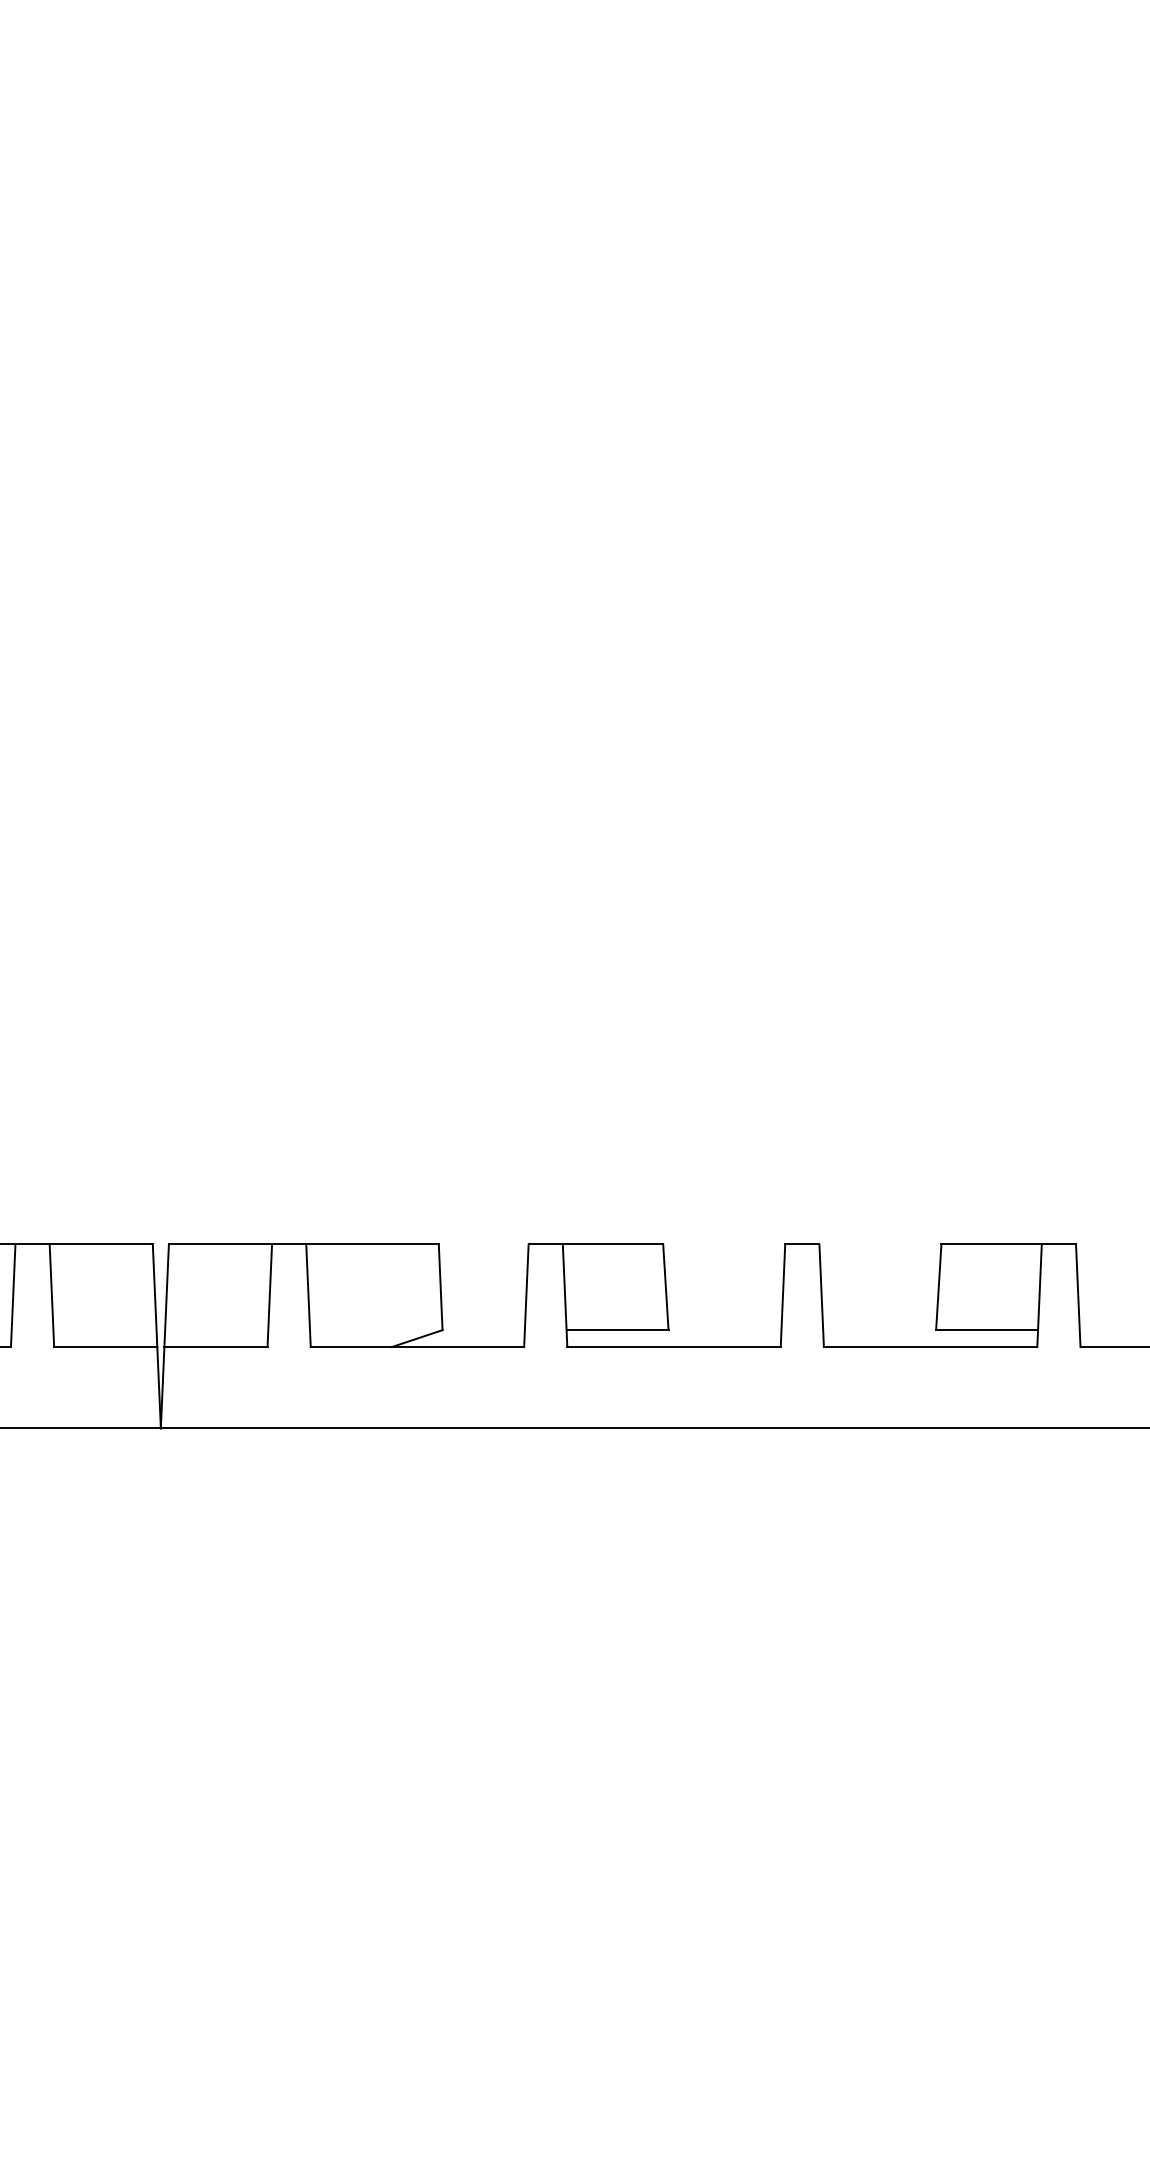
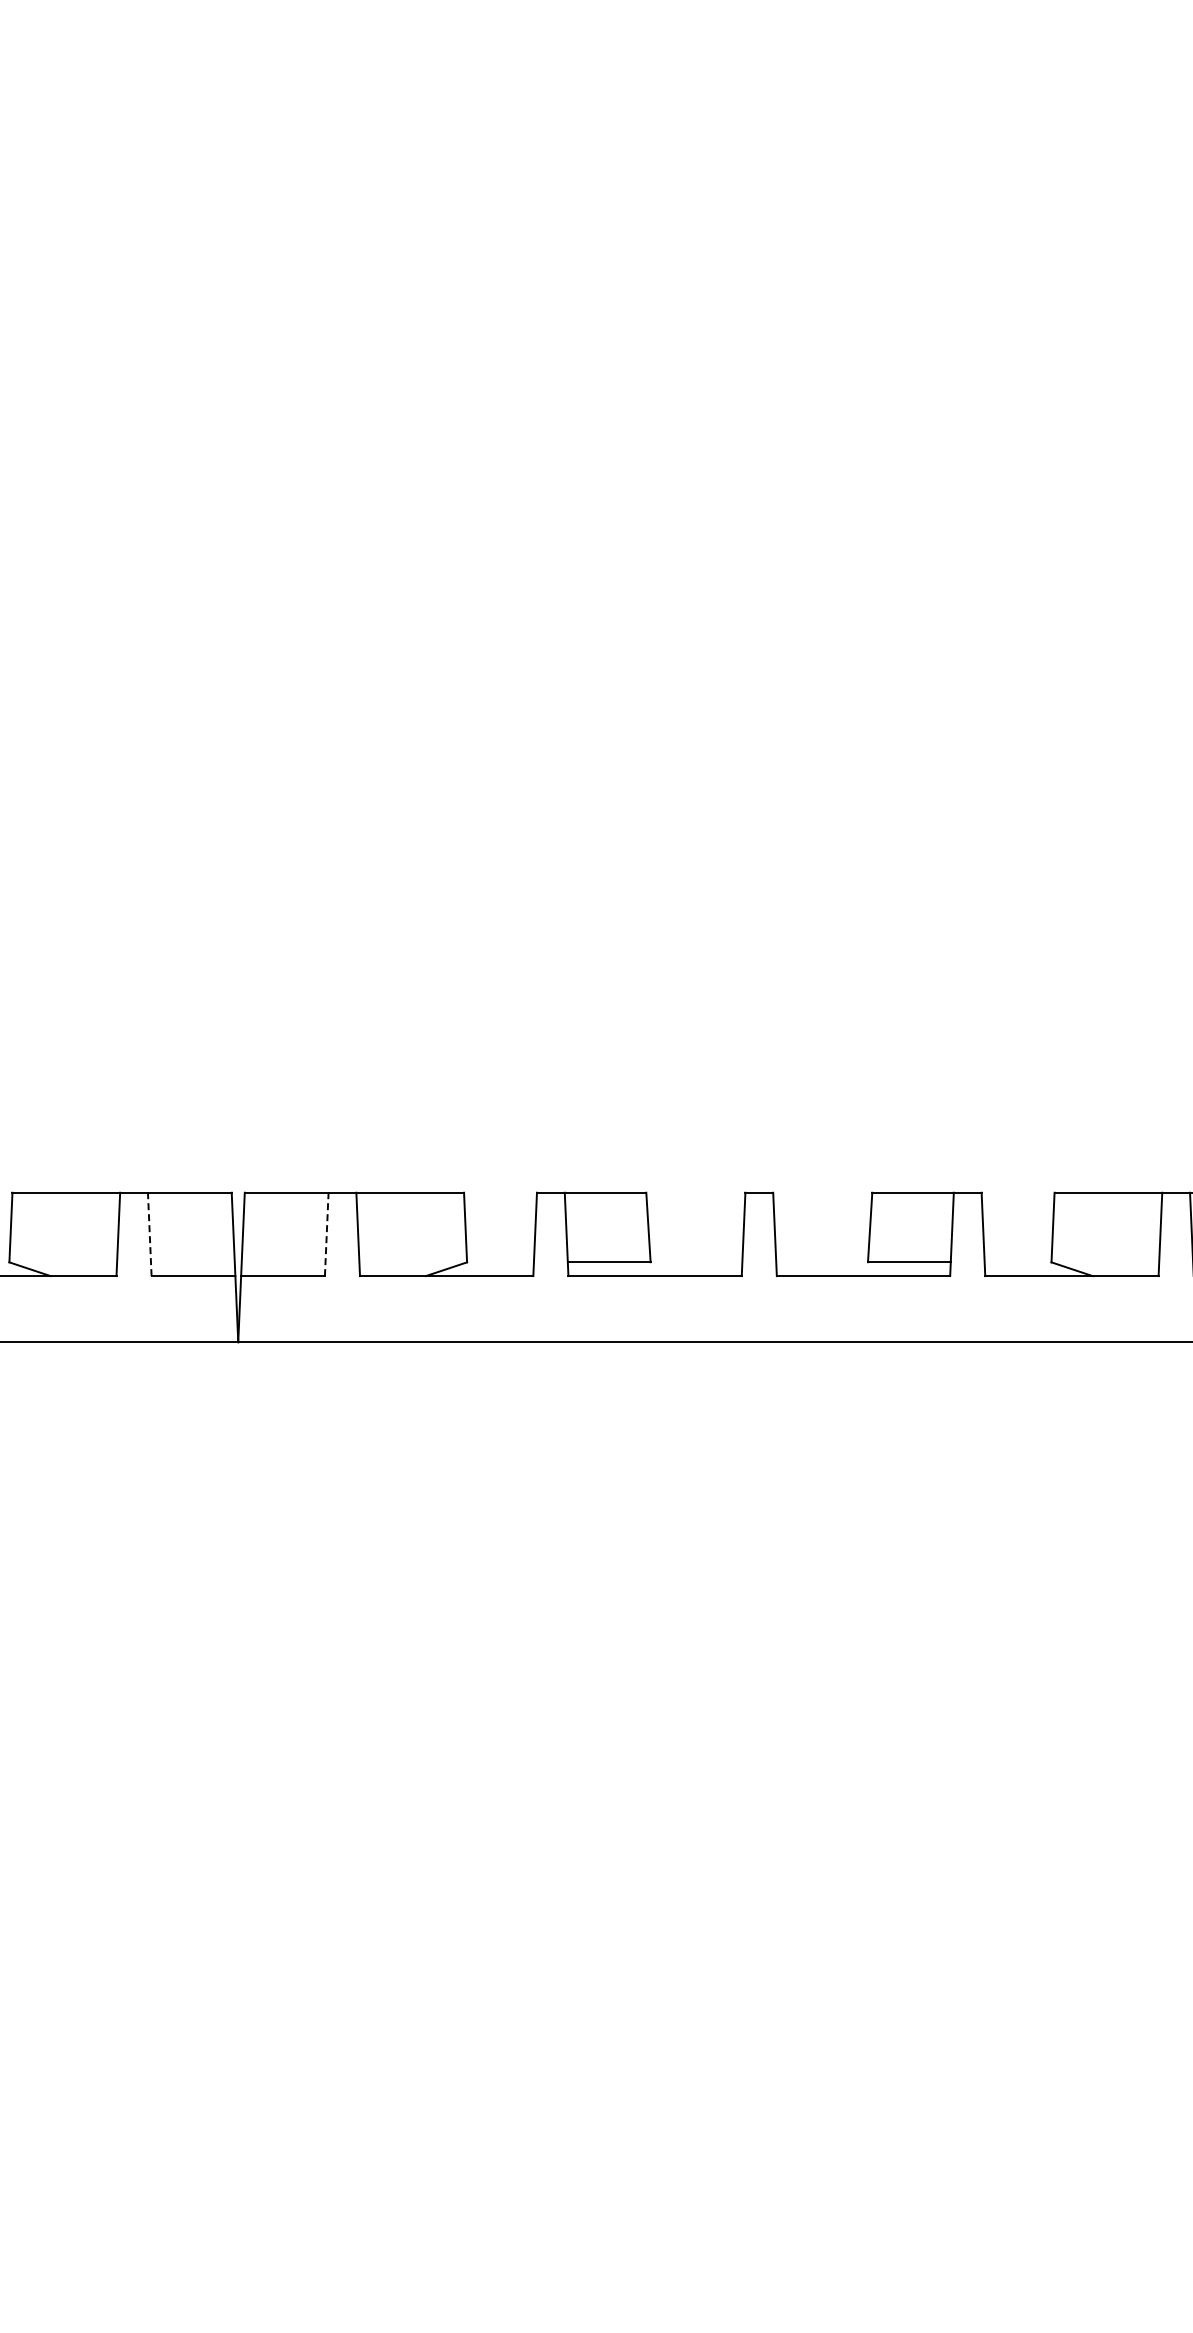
line: (51, 1295) -> (149, 1234), solid -> dashed
line: (269, 1295) -> (326, 1234), solid -> dashed

